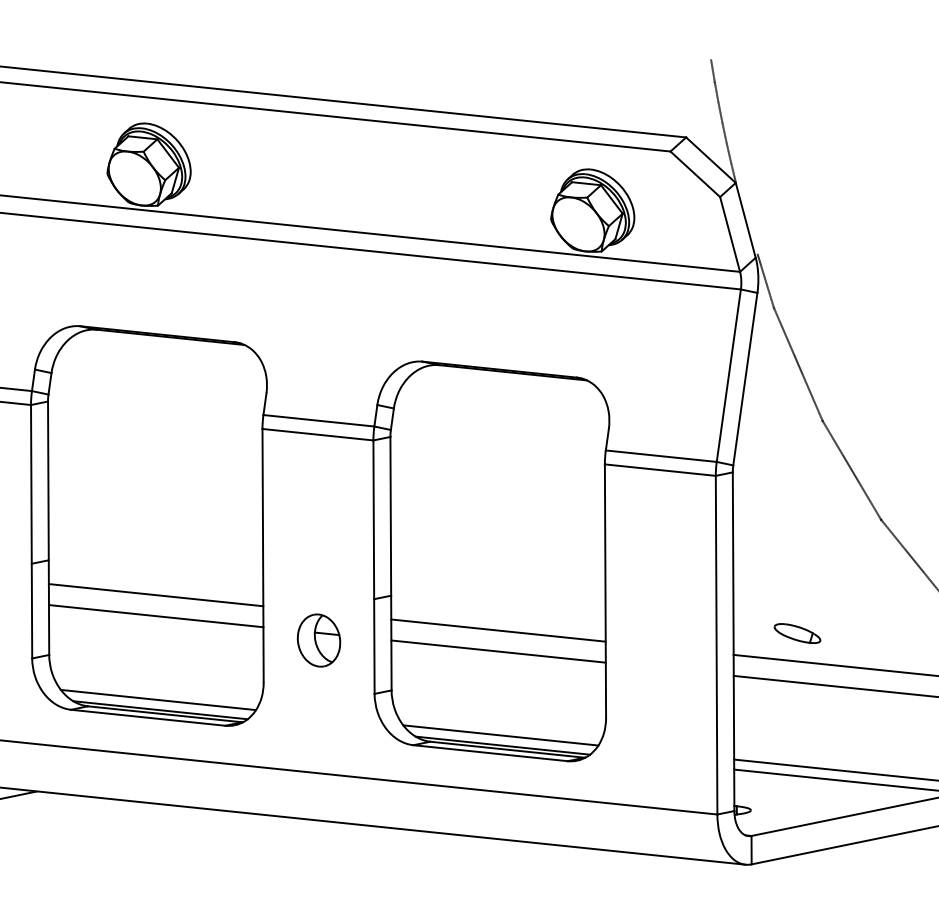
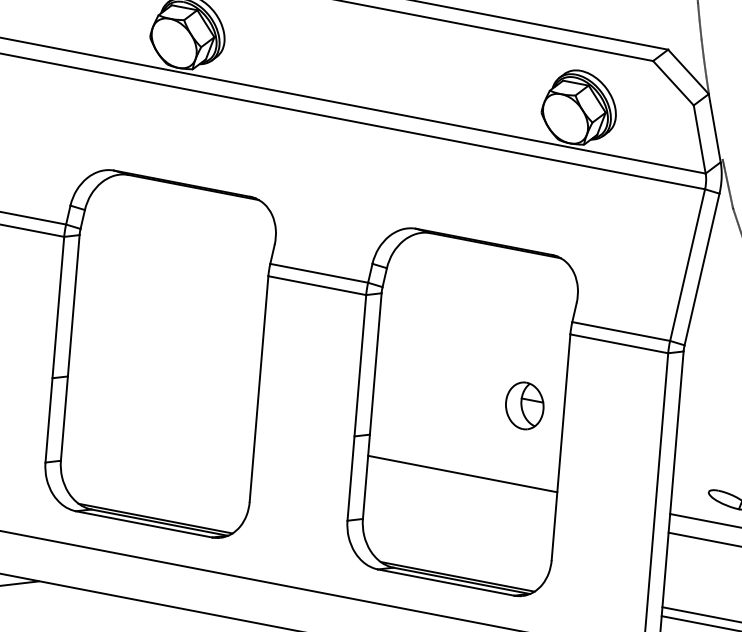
line: (155, 595) -> (160, 416), removed
line: (155, 616) -> (158, 434), removed
part: (318, 640) -> (524, 405), moved
line: (498, 651) -> (461, 492), removed
line: (158, 699) -> (154, 508), removed
line: (500, 735) -> (456, 567), removed

